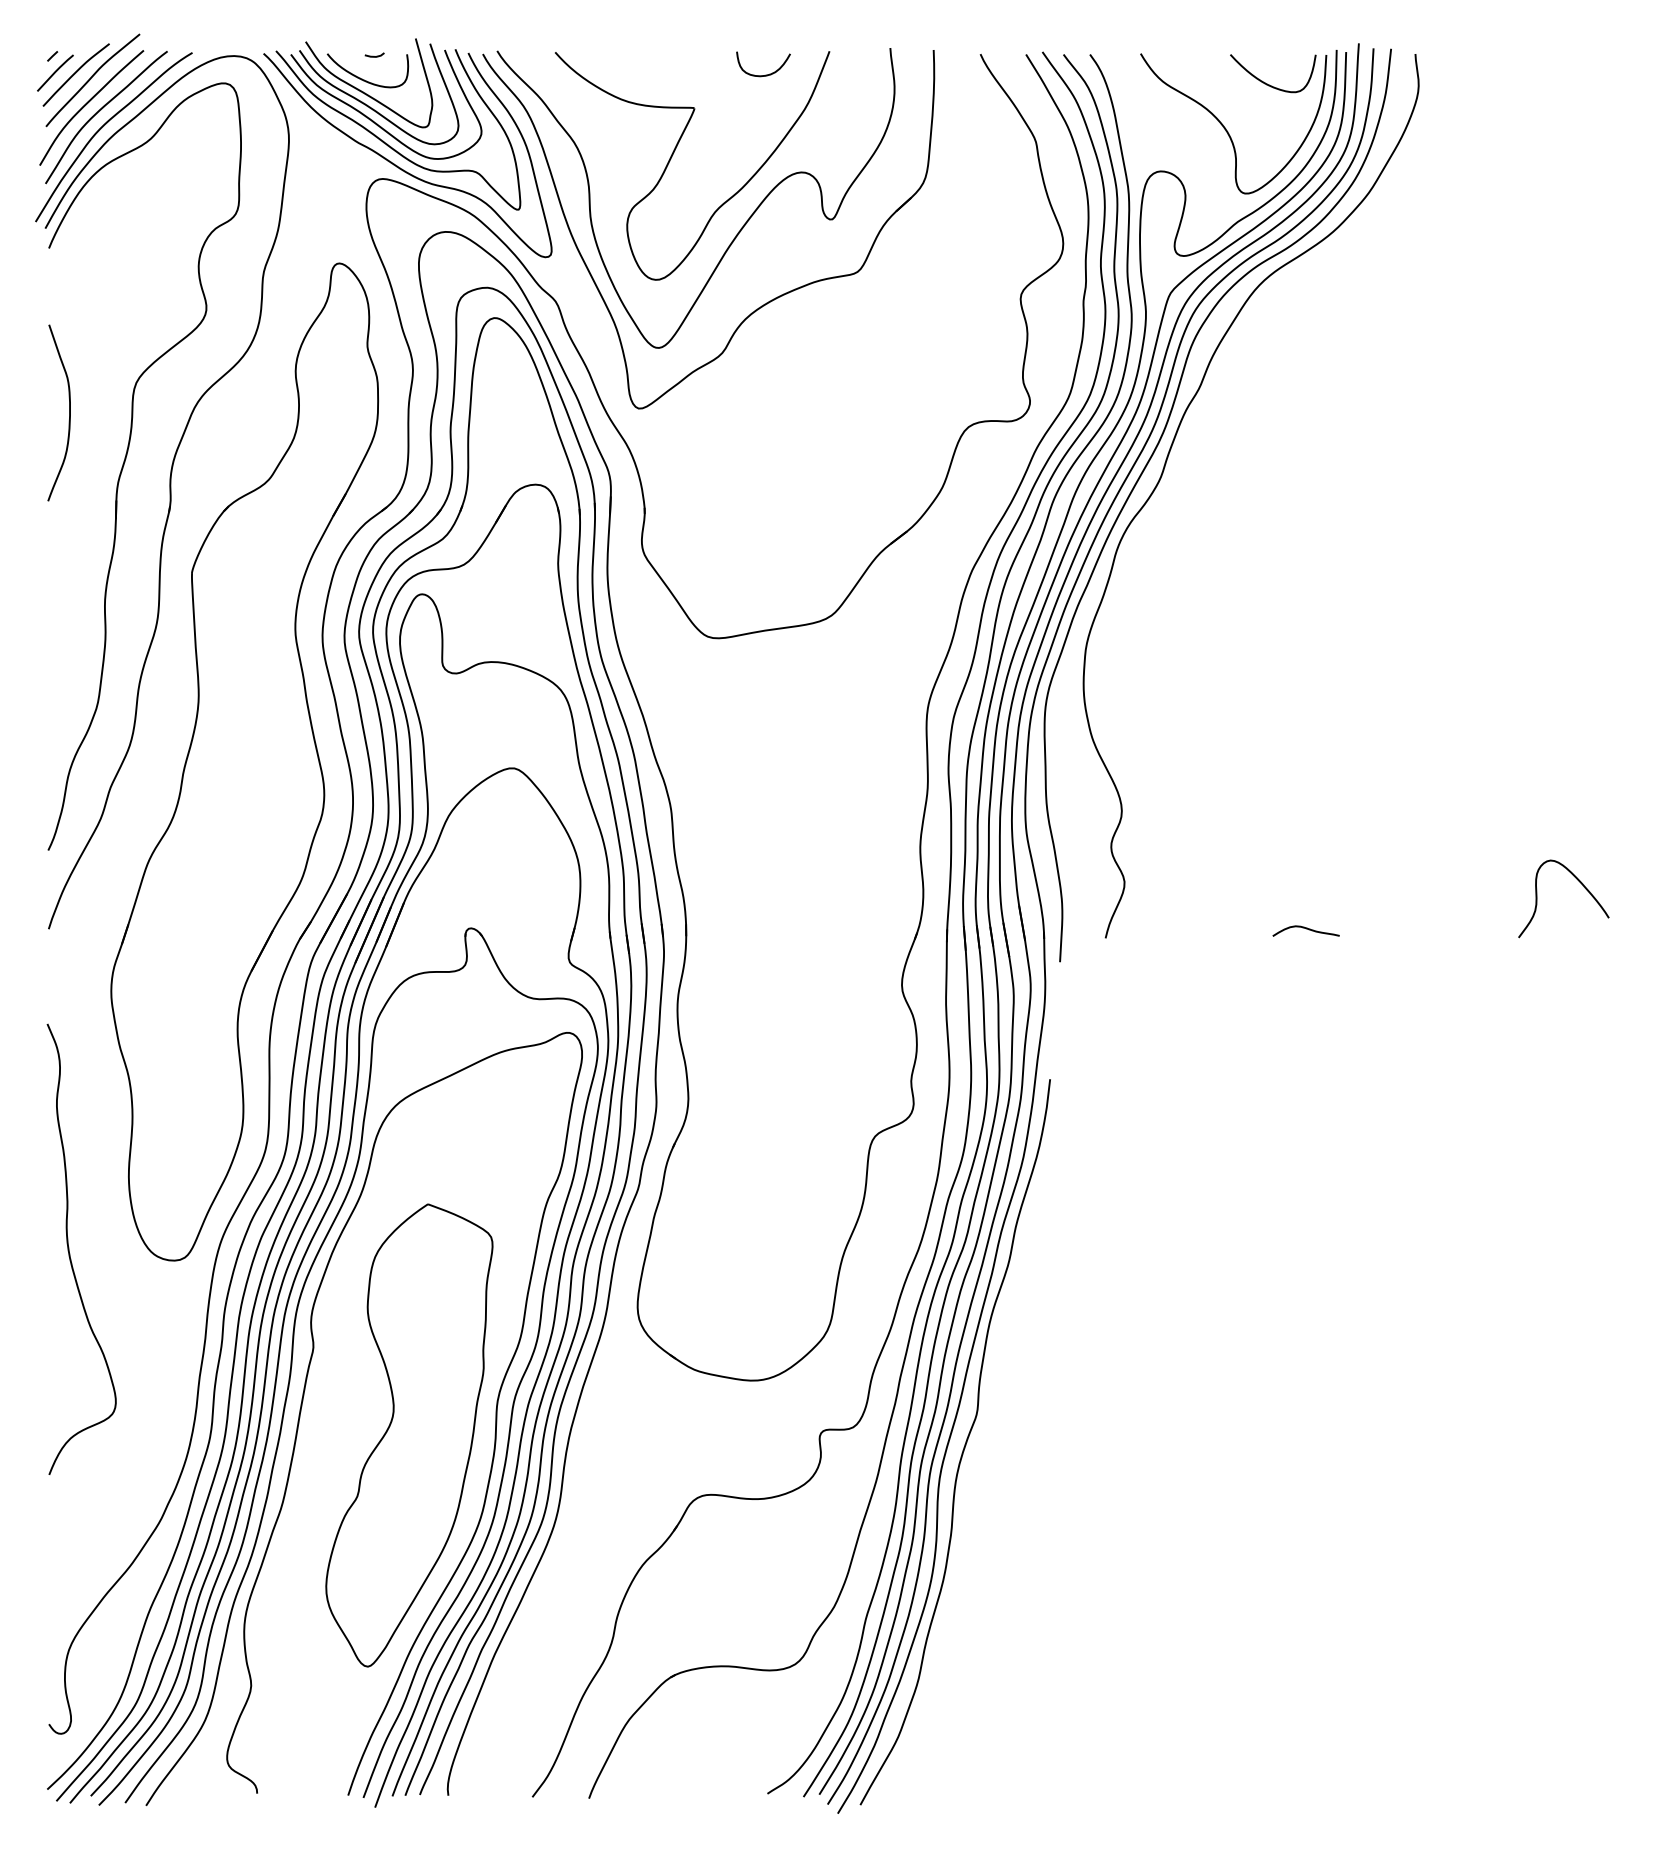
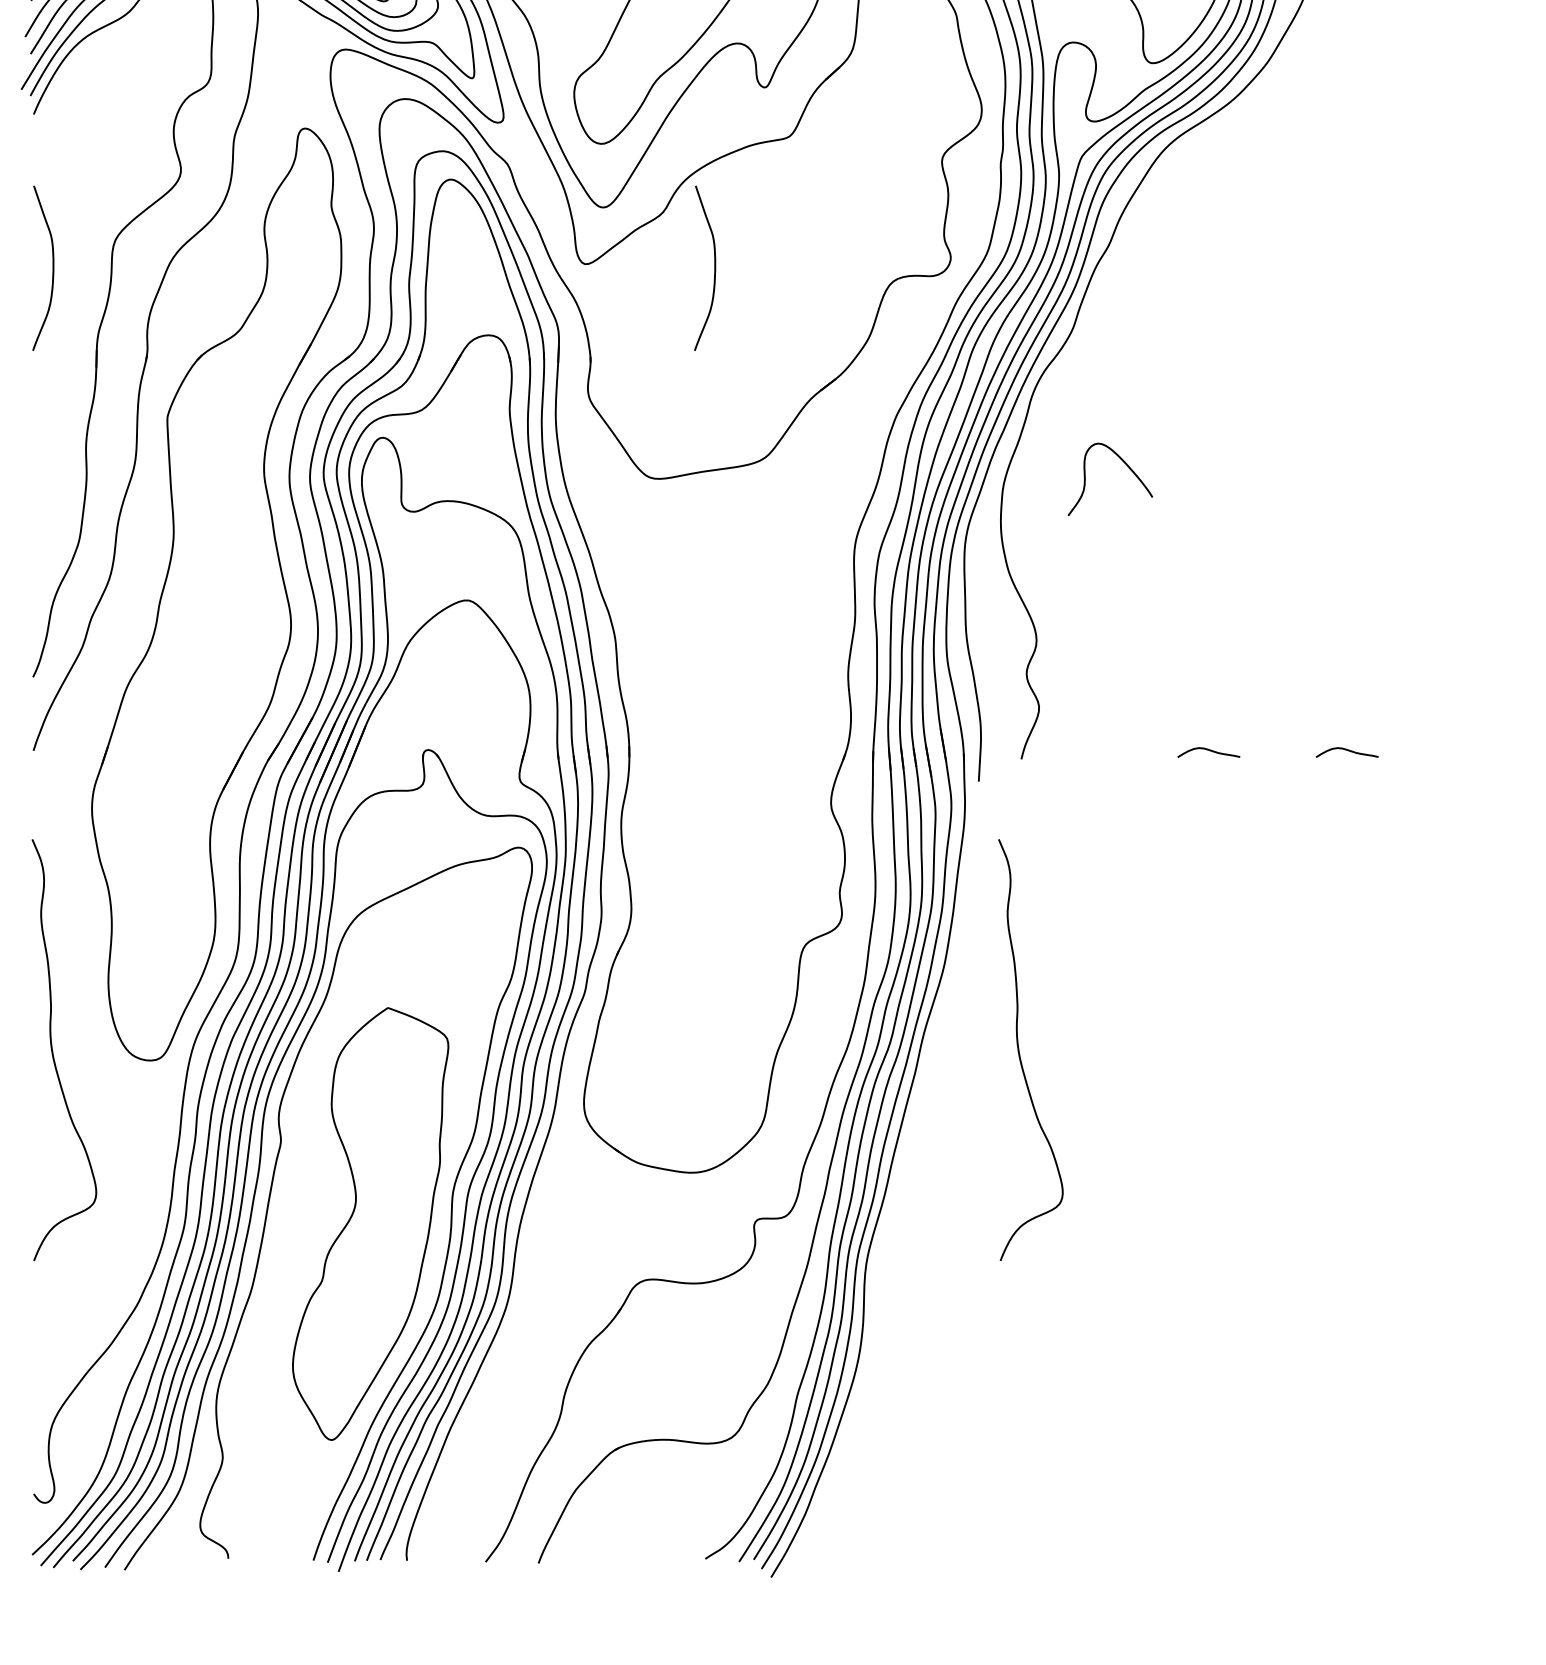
curve: (777, 412) -> (714, 267), added
curve: (1579, 882) -> (1125, 464), moved
curve: (1454, 929) -> (1347, 751), added
curve: (1103, 1248) -> (1019, 1049), added
curve: (964, 1444) -> (889, 1232), removed

